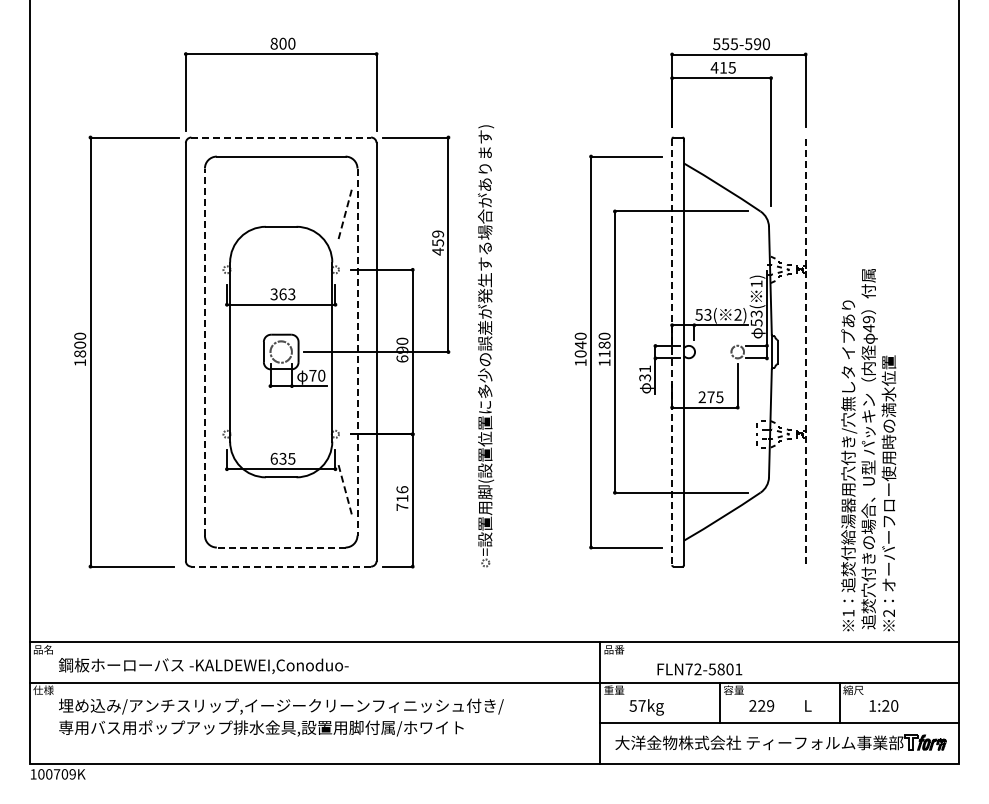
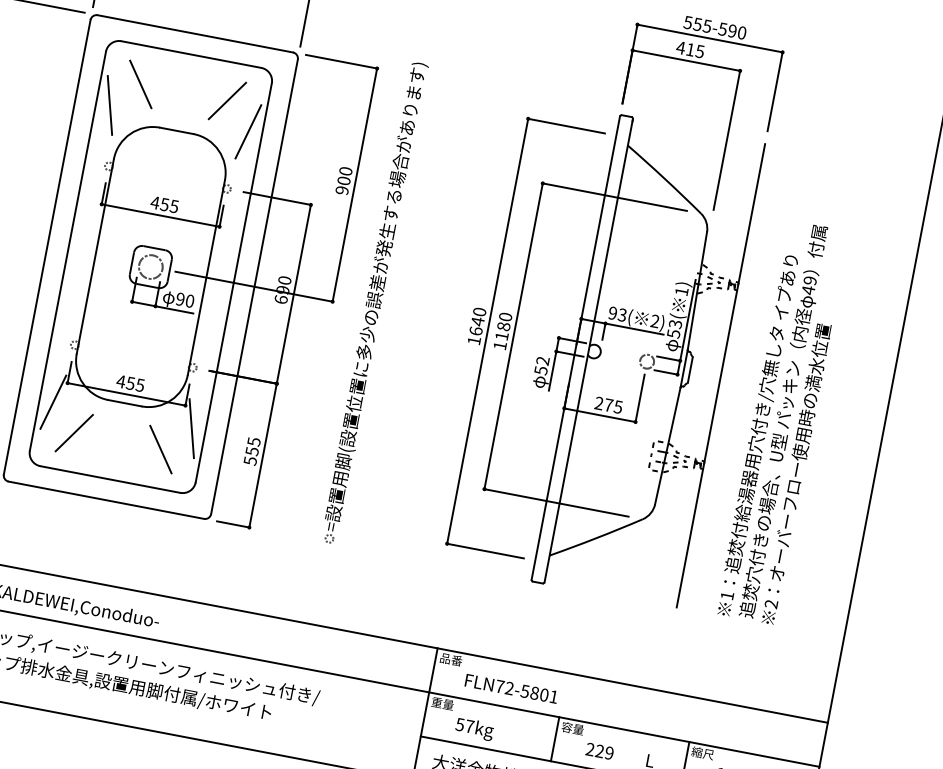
line: (281, 137) -> (195, 33), dashed -> solid
line: (240, 191) -> (139, 84), added
line: (320, 191) -> (226, 100), added
line: (217, 215) -> (109, 105), added
line: (344, 215) -> (247, 131), dashed -> solid
text: (438, 242) -> (344, 180), 459 -> 900
text: (282, 294) -> (164, 204), 363 -> 455
text: (698, 314) -> (612, 312), 53( -> 93(
line: (204, 352) -> (67, 251), dashed -> solid
line: (357, 352) -> (233, 283), dashed -> solid
line: (672, 352) -> (576, 348), dashed -> solid
line: (805, 352) -> (720, 376), dashed -> solid
text: (580, 353) -> (475, 330), 1040 -> 1640
text: (644, 373) -> (541, 365), 31 -> 52
text: (312, 375) -> (180, 298), 70 -> 90
text: (868, 450) -> (782, 422), moved
text: (278, 458) -> (125, 382), 635 -> 455
line: (217, 488) -> (53, 402), added
line: (344, 488) -> (191, 428), dashed -> solid
text: (402, 498) -> (252, 451), 716 -> 555
line: (240, 512) -> (73, 432), added
line: (320, 512) -> (160, 449), added
line: (280, 547) -> (109, 479), dashed -> solid
line: (281, 566) -> (106, 500), dashed -> solid
text: (699, 669) -> (511, 688), moved

